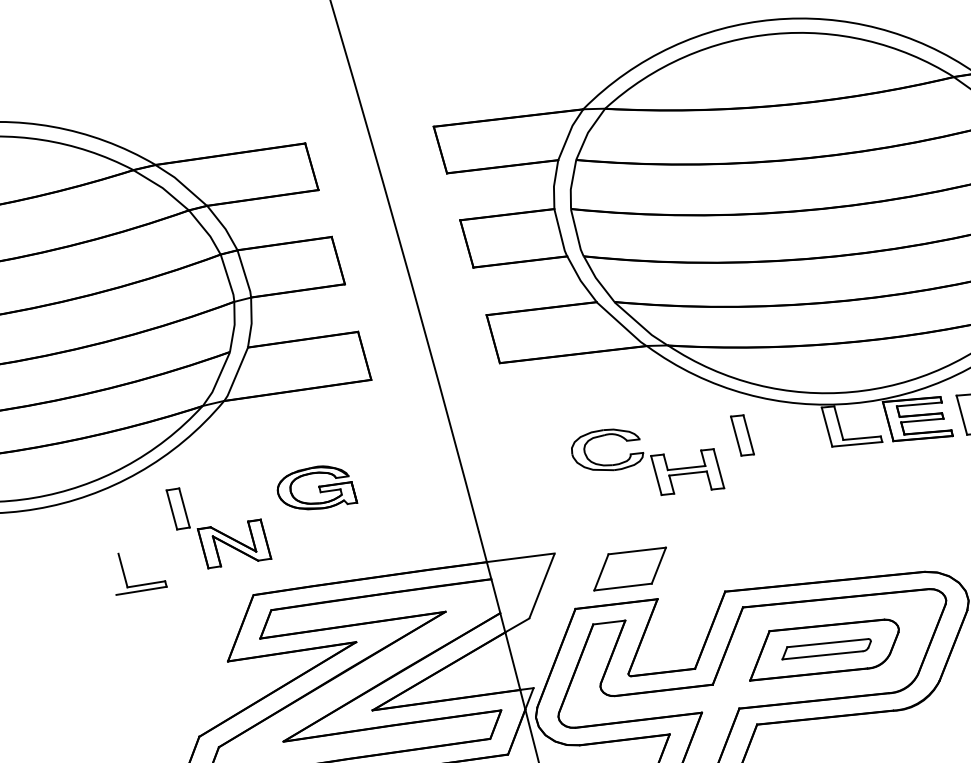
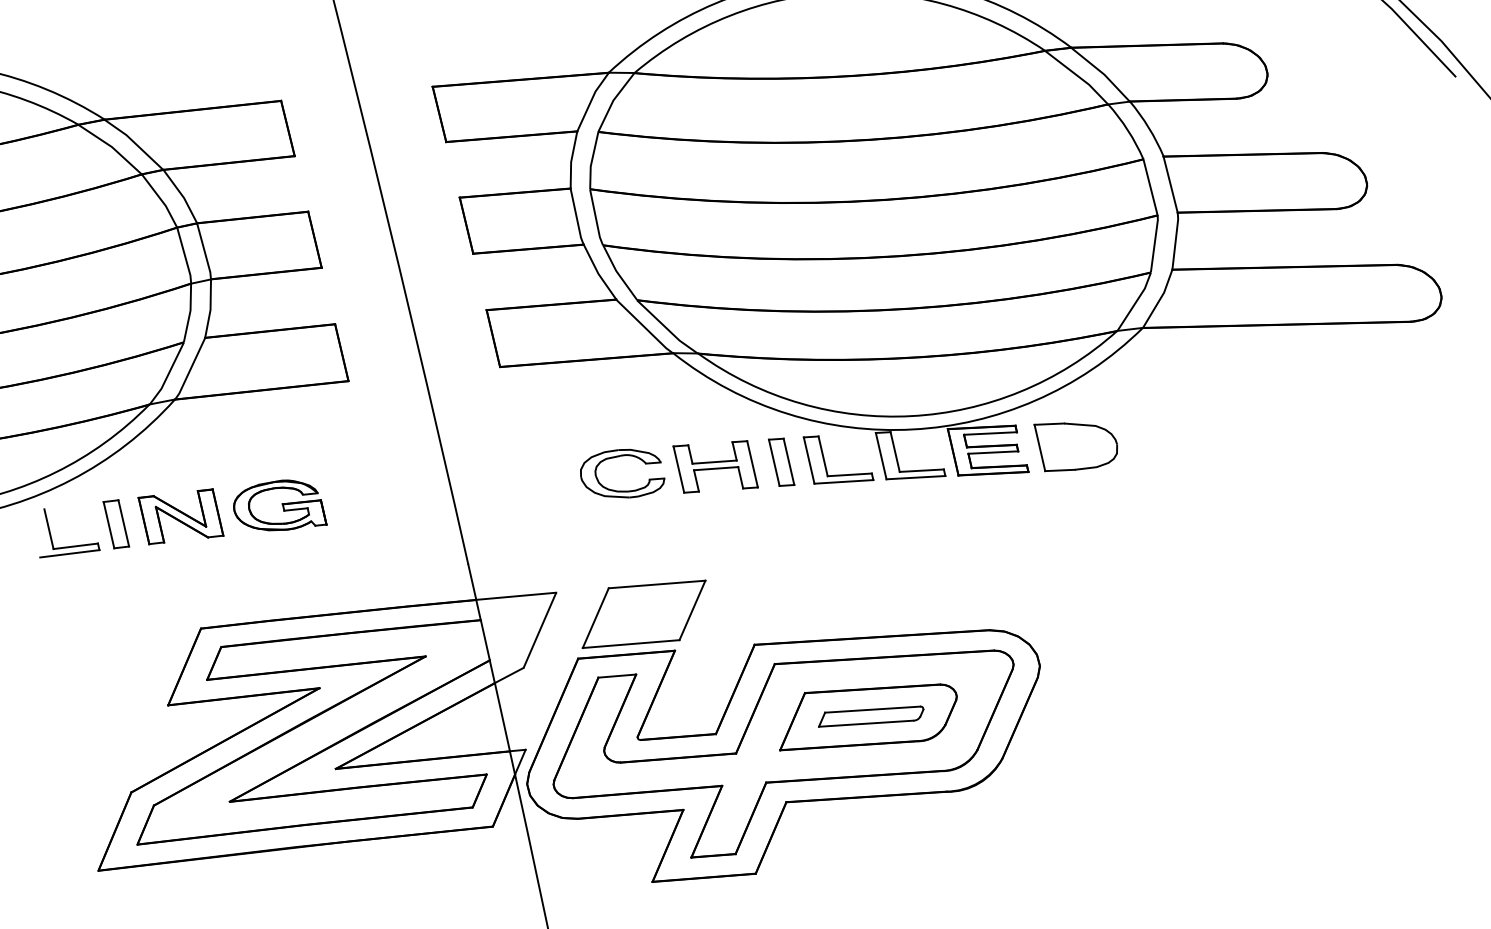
part: (779, 433) -> (825, 461), added
part: (687, 471) -> (715, 466), moved
part: (234, 543) -> (180, 516), moved
part: (629, 568) -> (643, 613), size x1.43
part: (142, 583) -> (71, 545), moved

